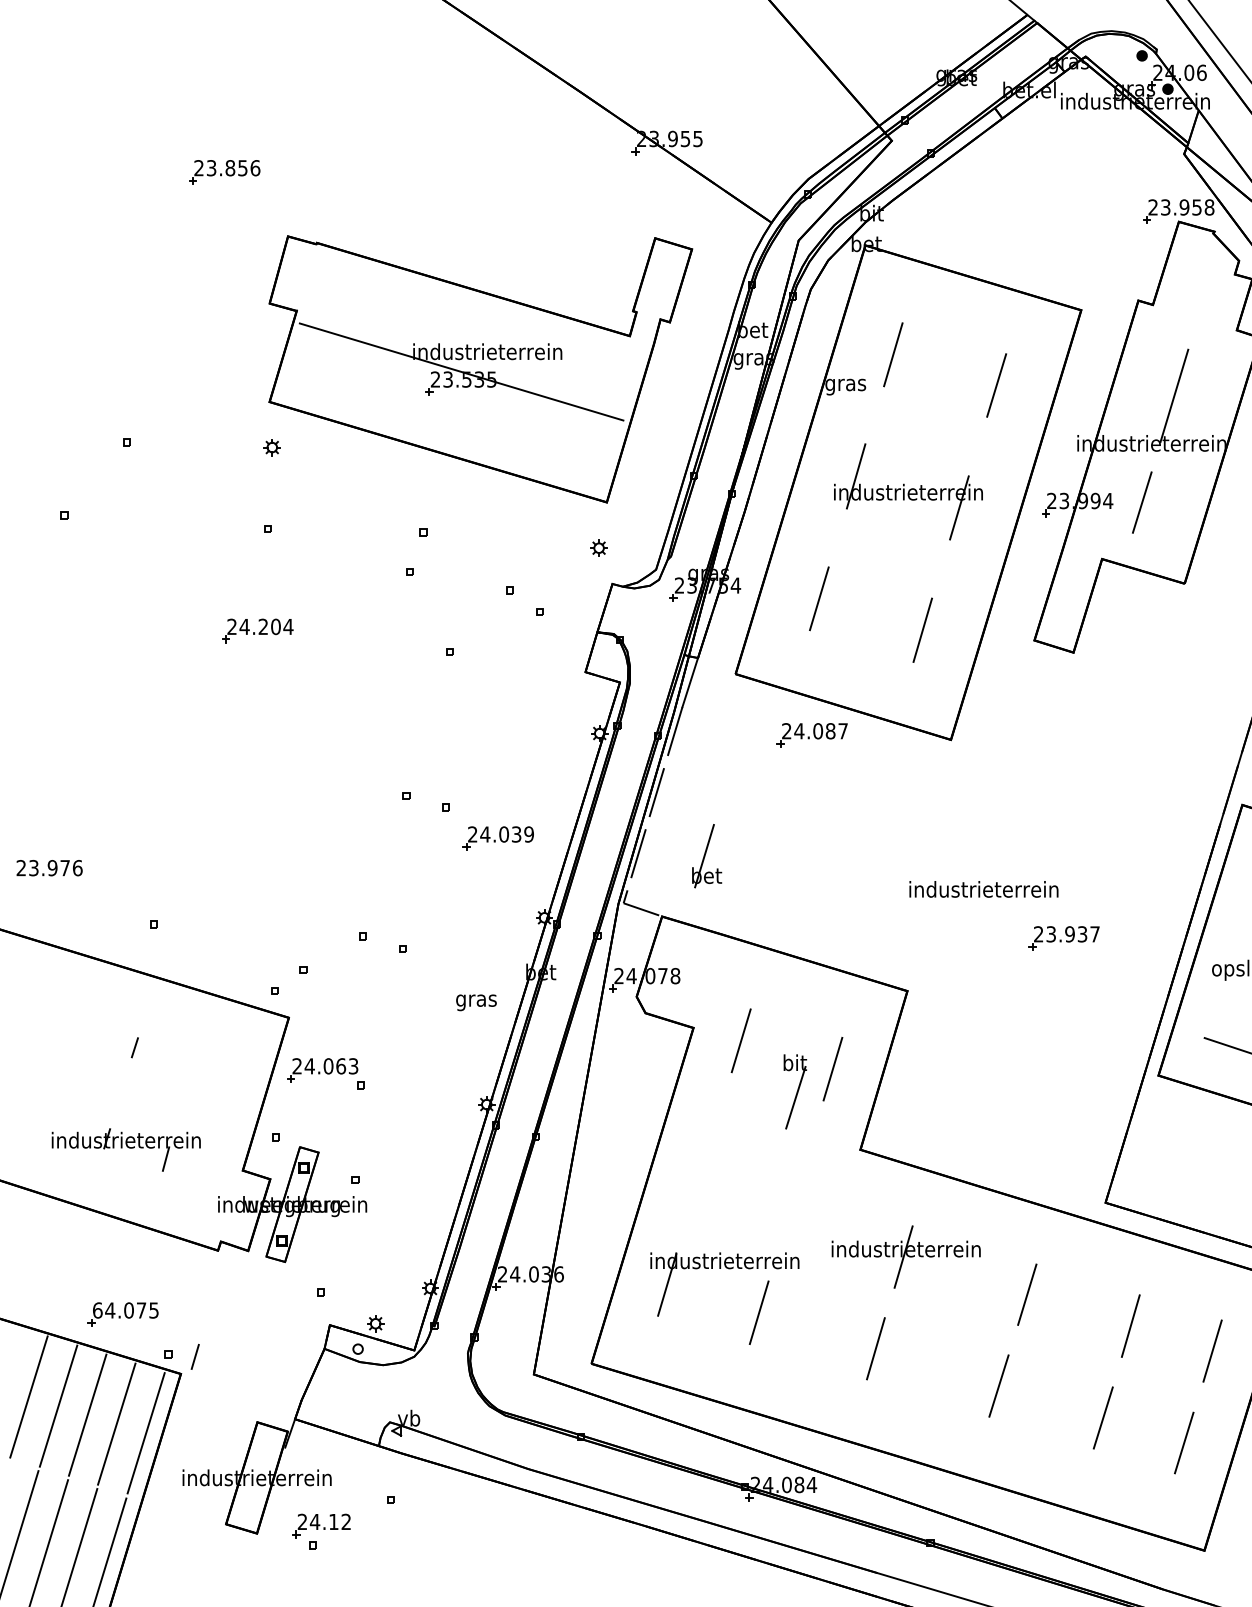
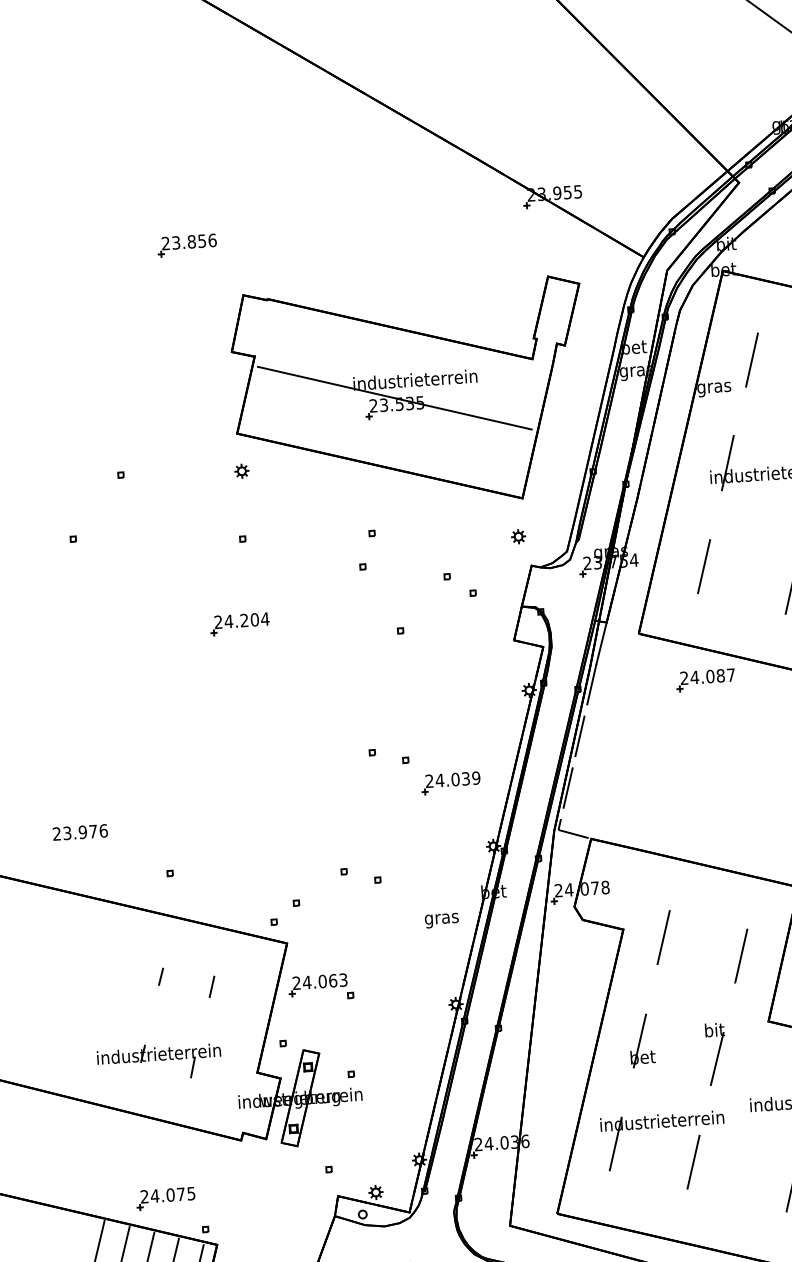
part: (707, 856) -> (642, 1041), moved
part: (795, 1091) -> (716, 1053), moved
text: (97, 1310) -> (144, 1196), 64.075 -> 24.075
line: (194, 1356) -> (211, 986), moved

